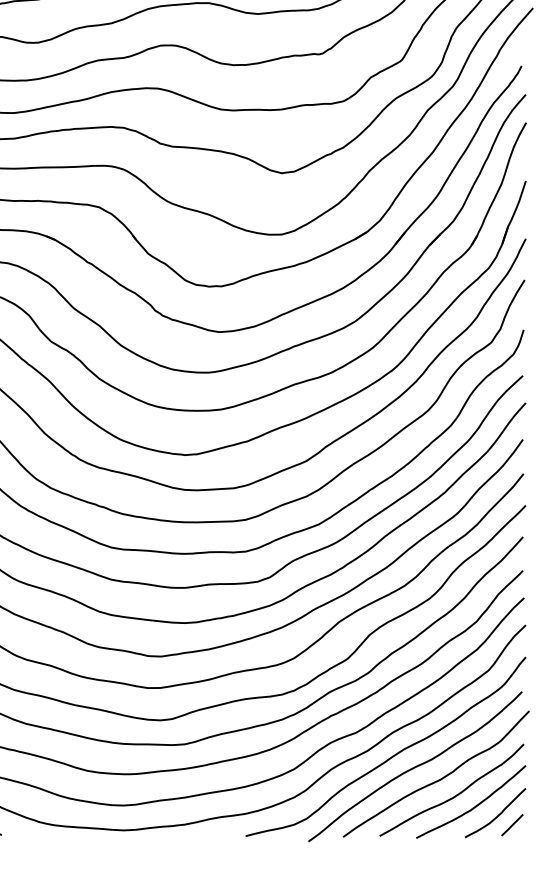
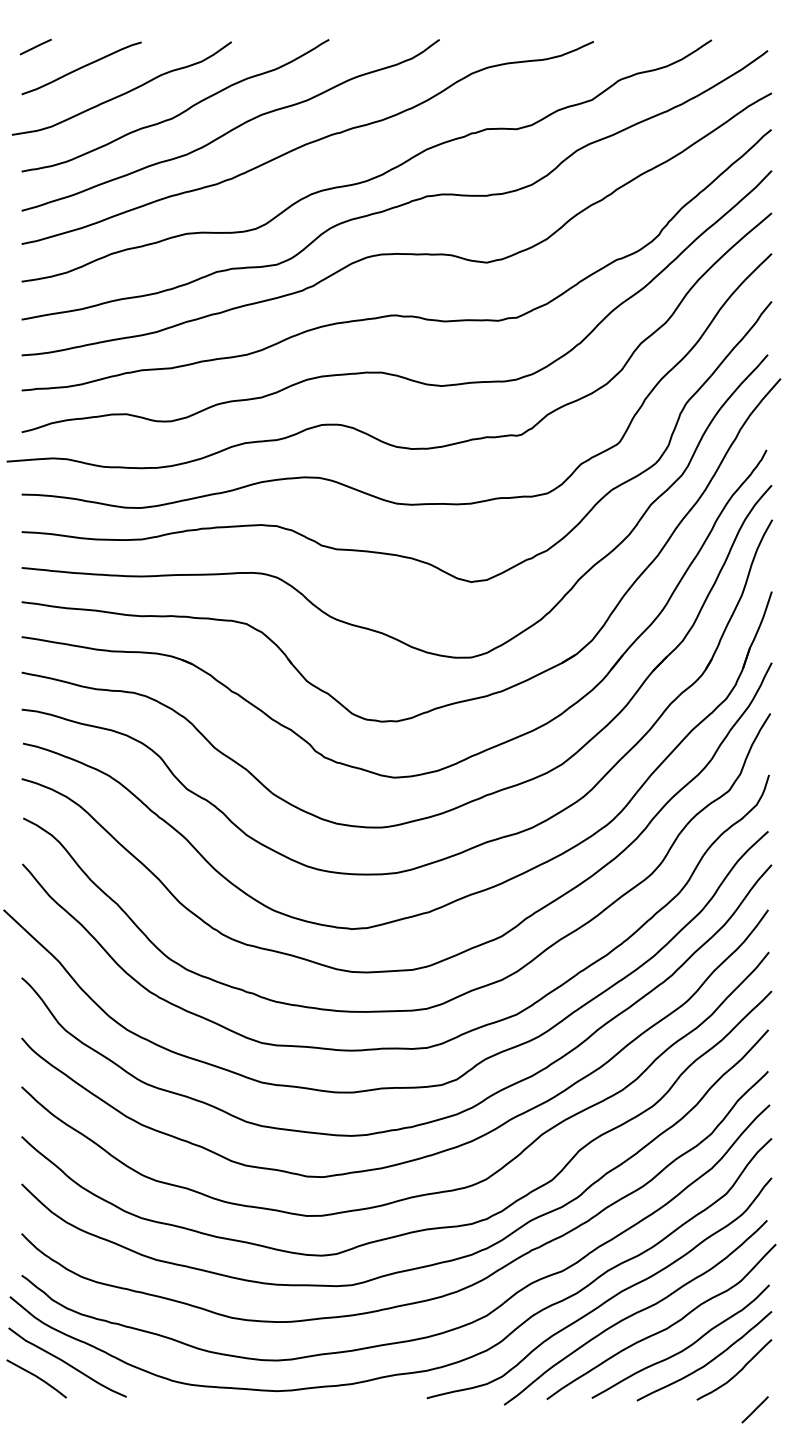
line: (511, 824) -> (754, 1409), moved

